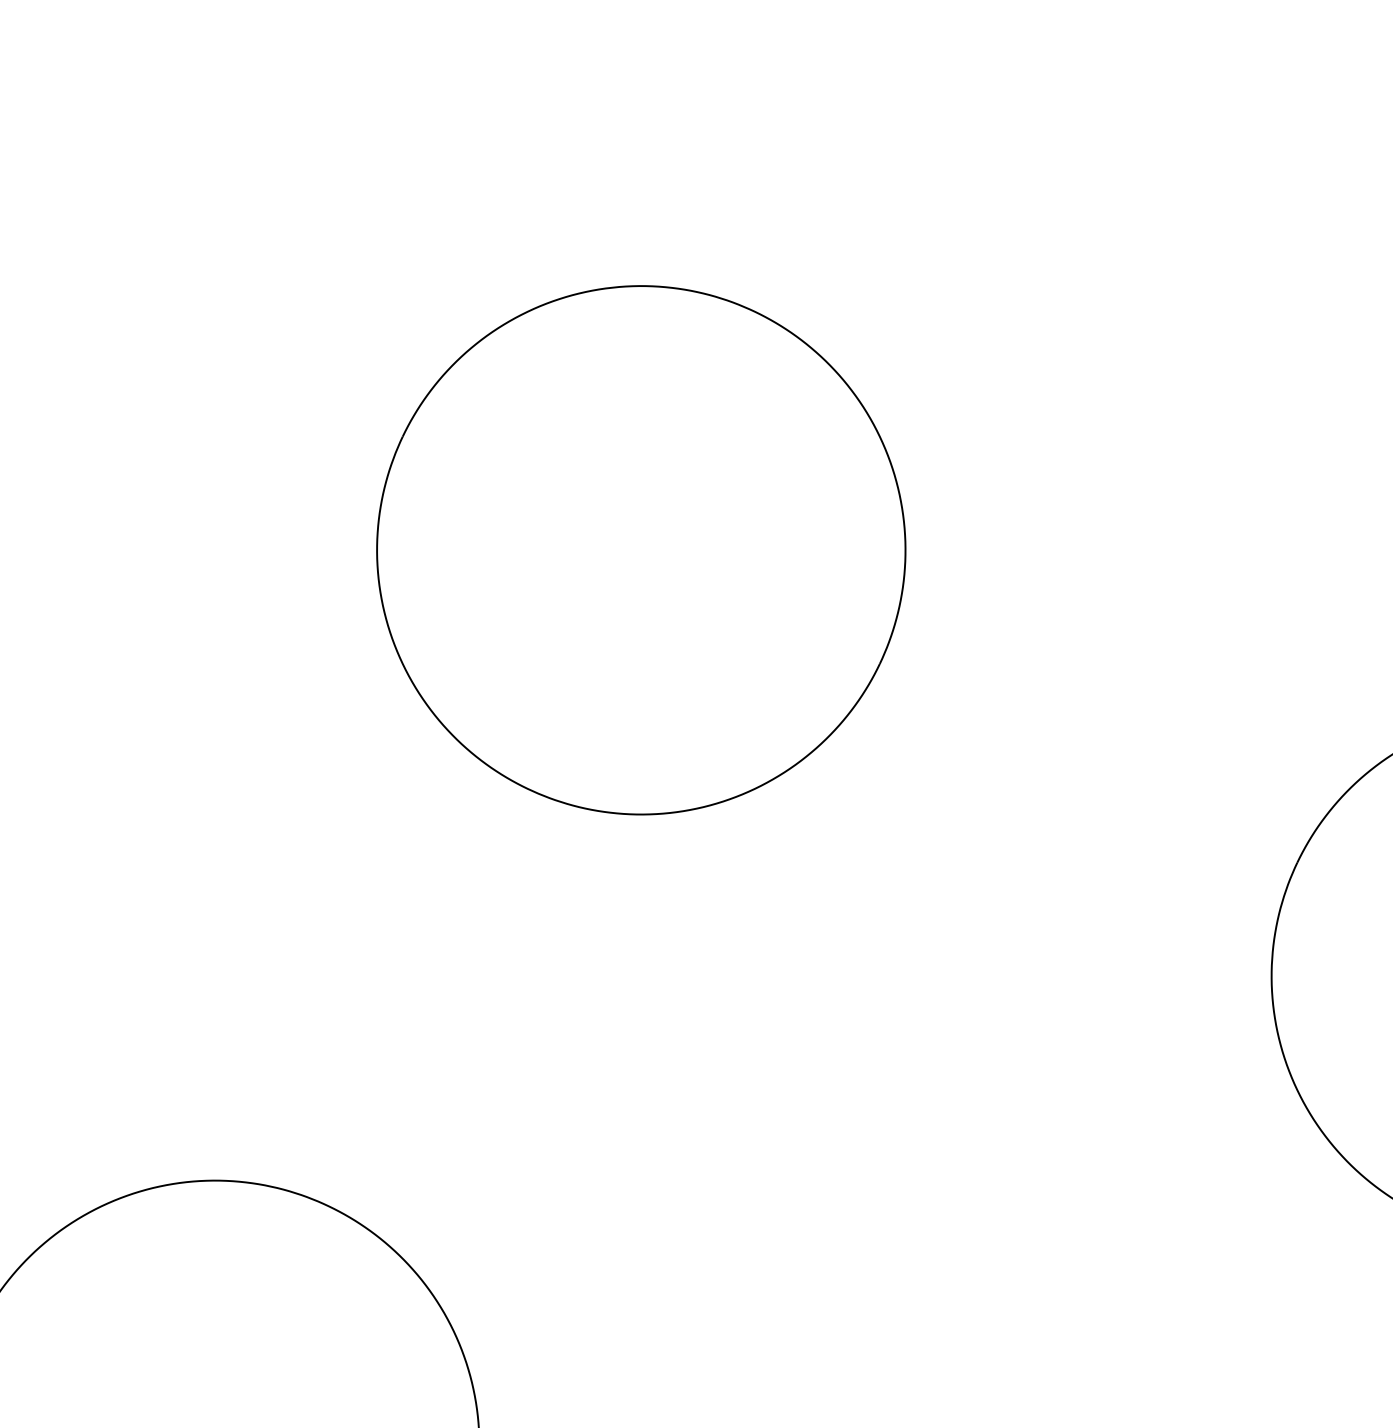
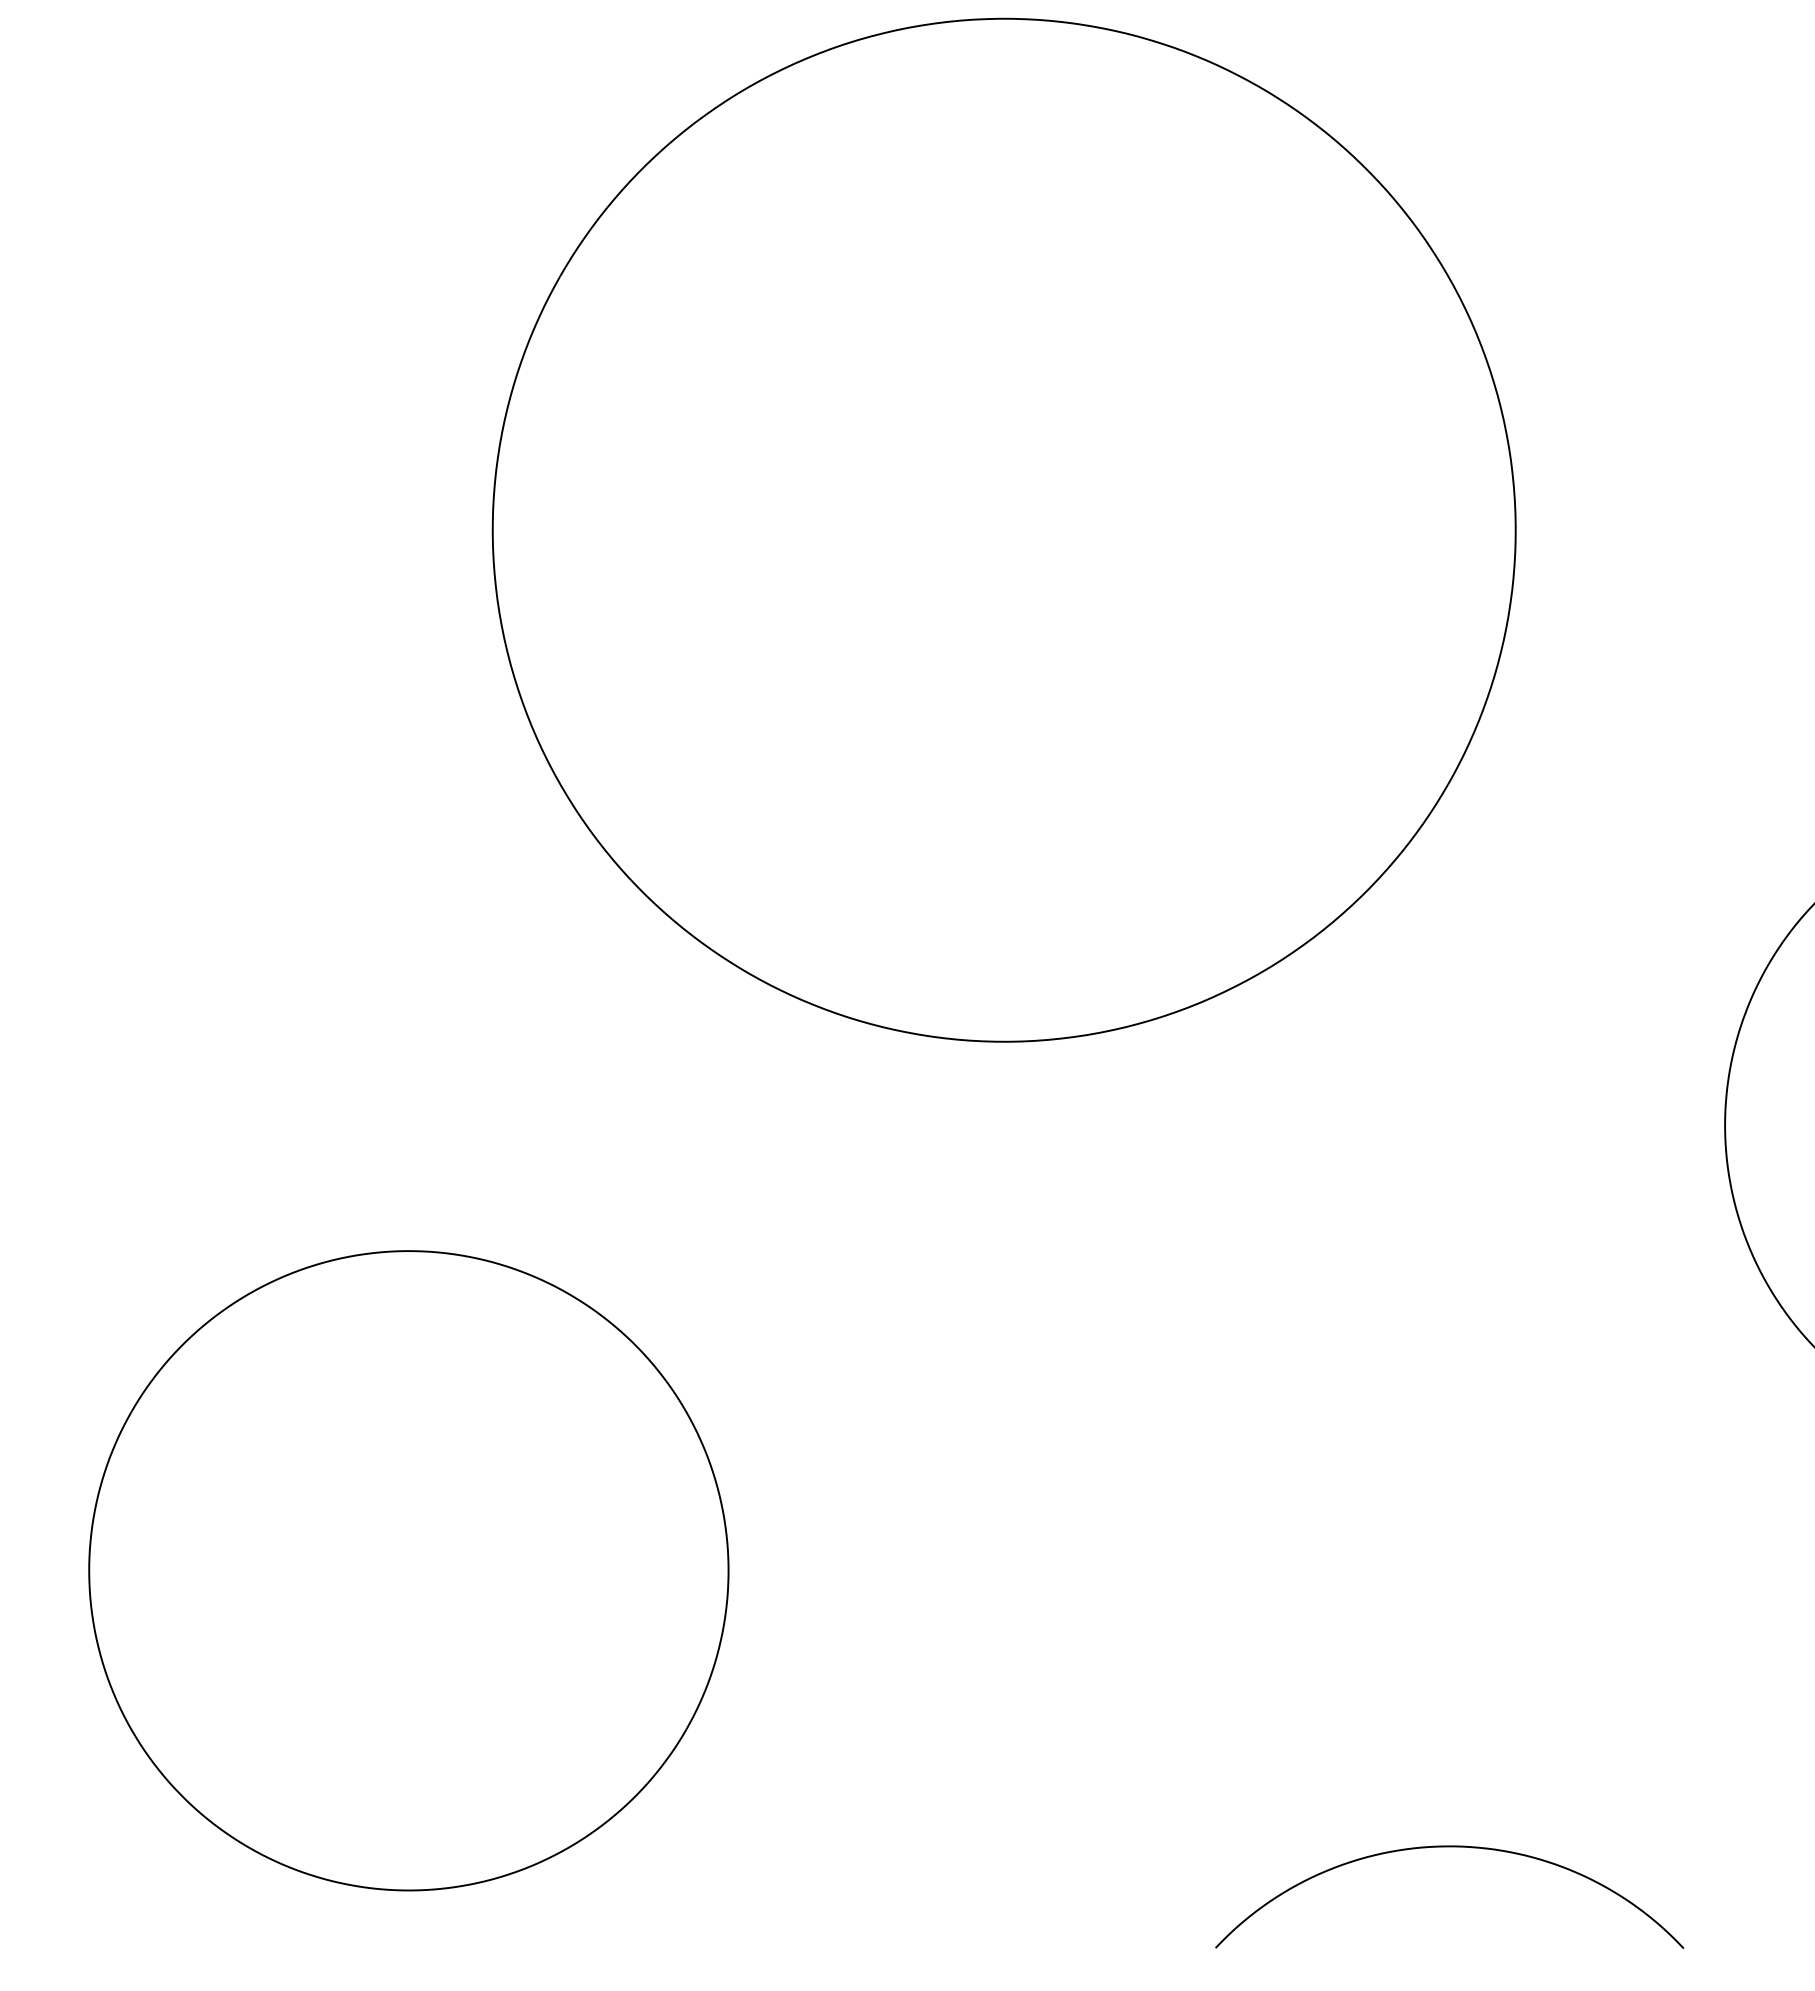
part: (640, 549) -> (1003, 529), size x1.6

